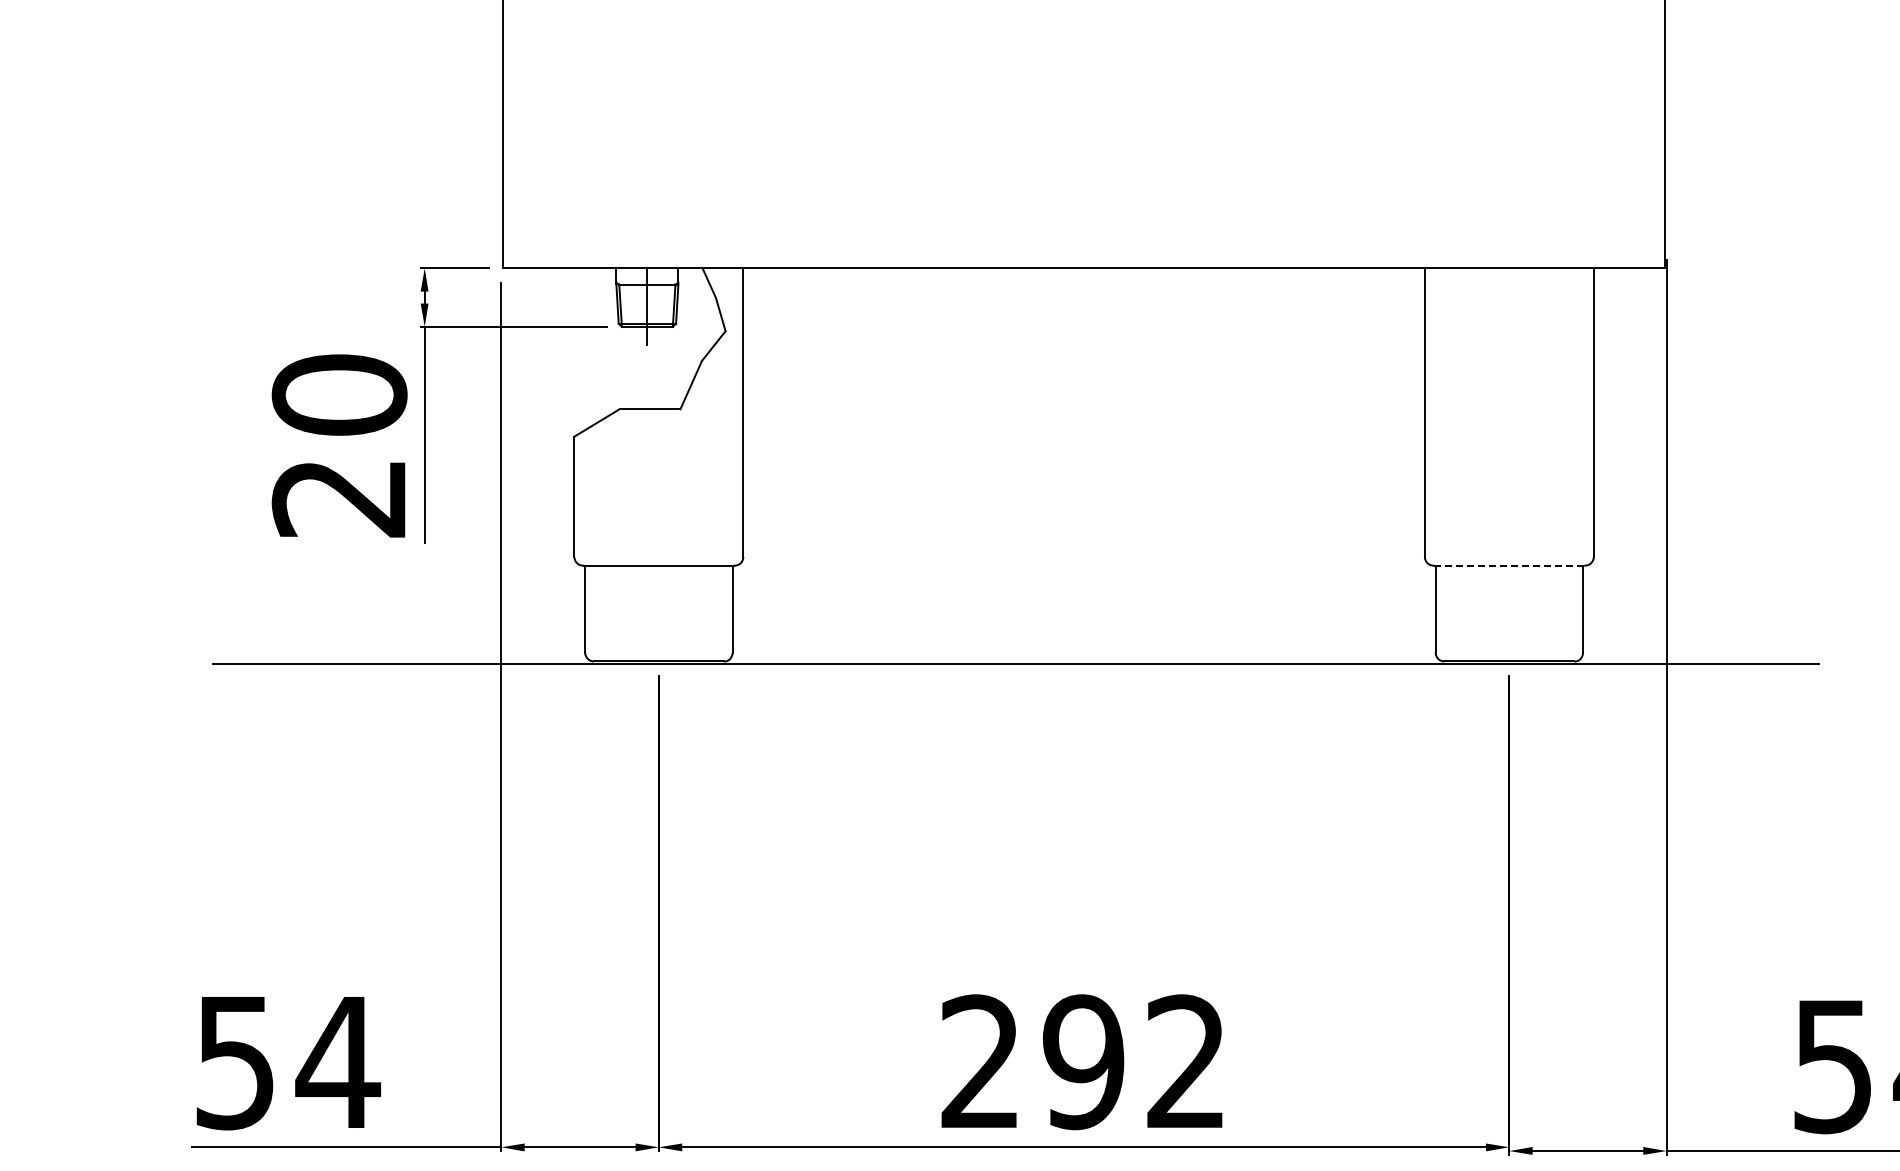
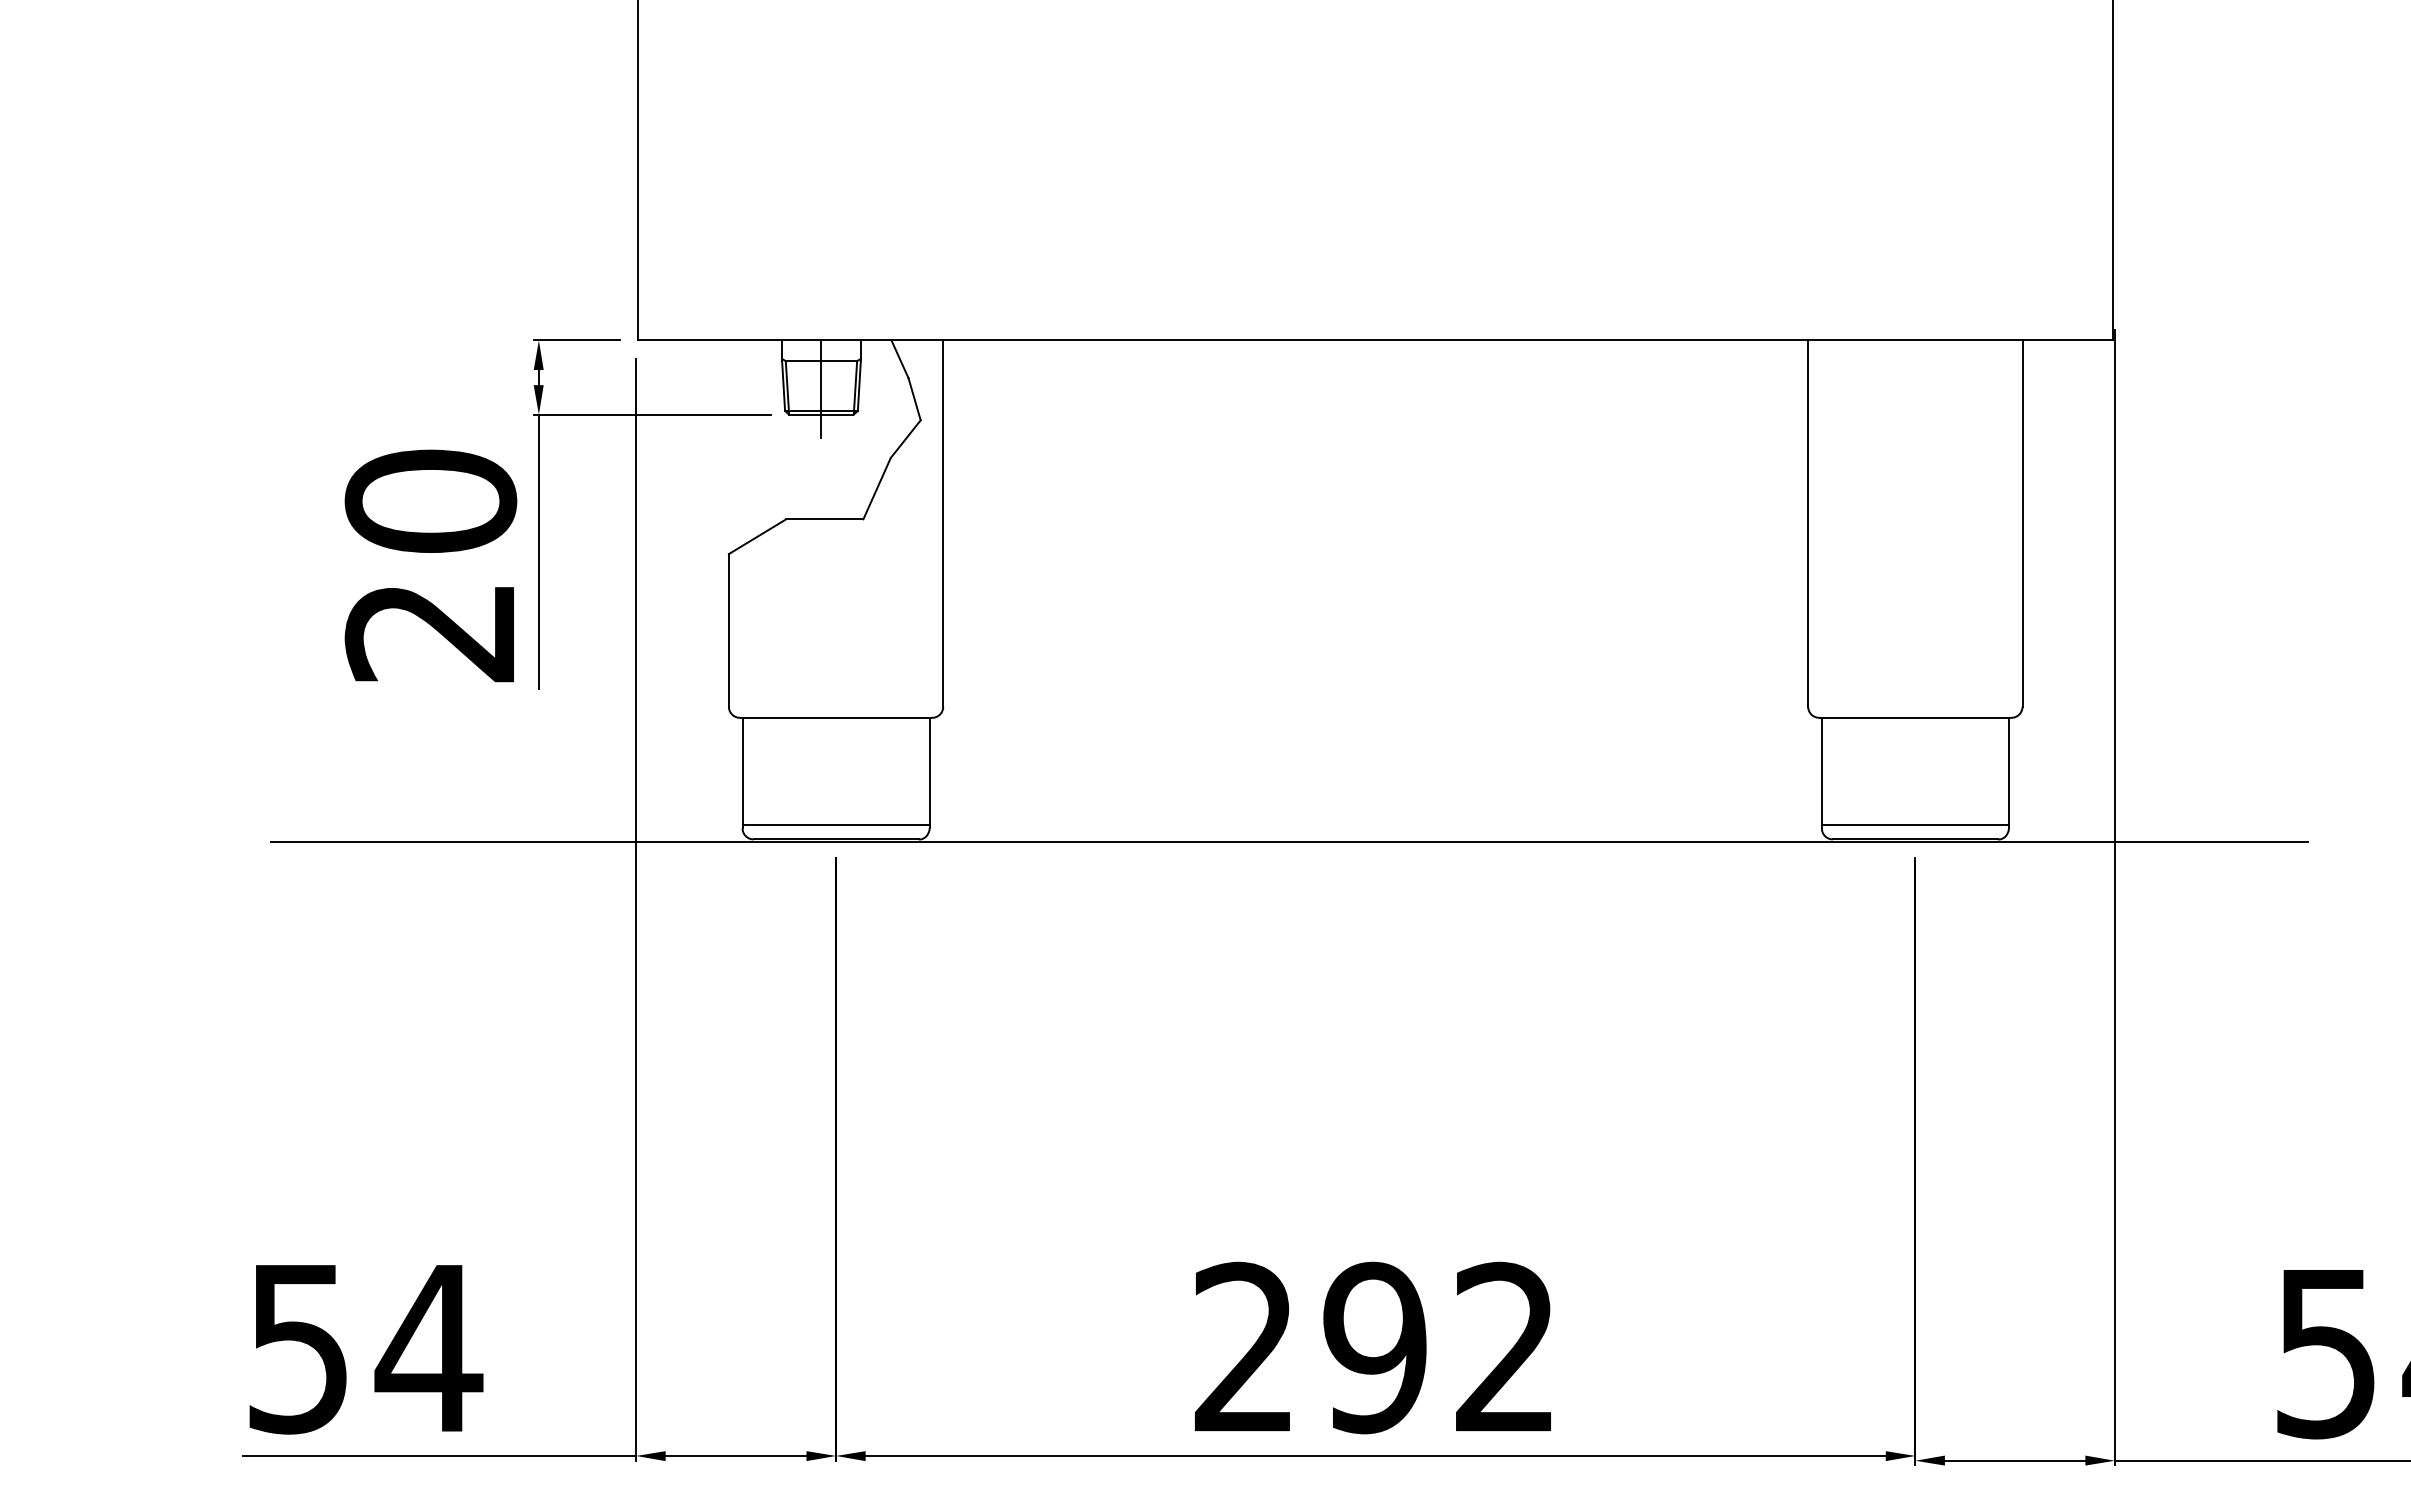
line: (1509, 565) -> (1915, 717), dashed -> solid
line: (658, 649) -> (835, 824), added
line: (1509, 649) -> (1915, 824), added

